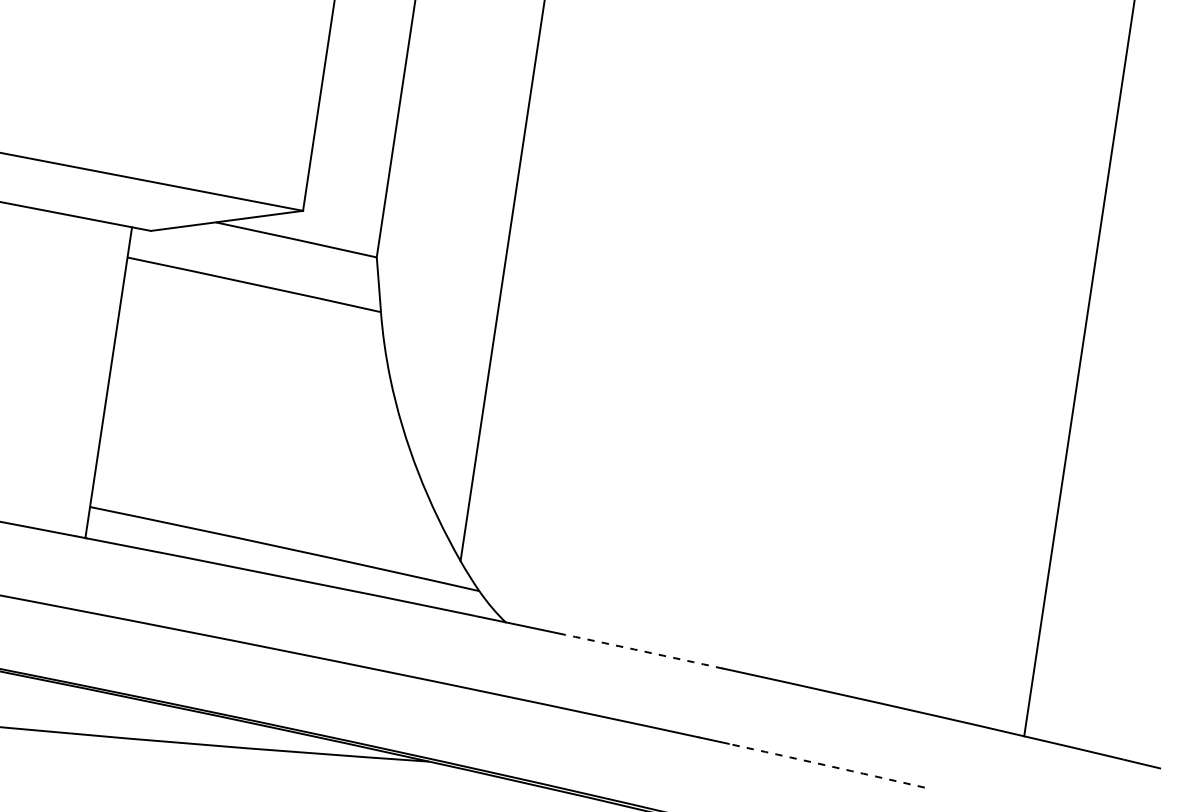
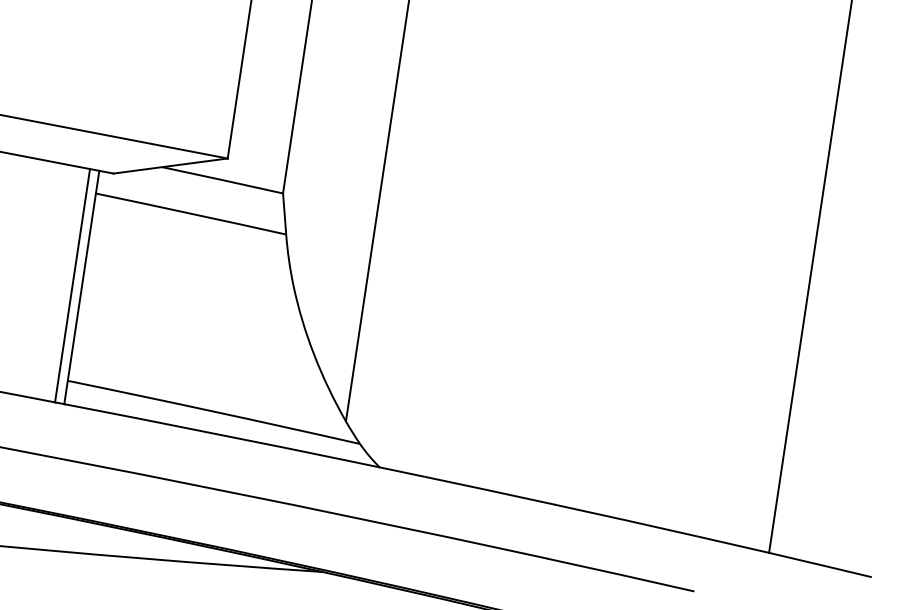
line: (96, 379) -> (72, 285), added
arc: (644, 651) -> (484, 489), dashed -> solid
arc: (826, 765) -> (620, 574), dashed -> solid

